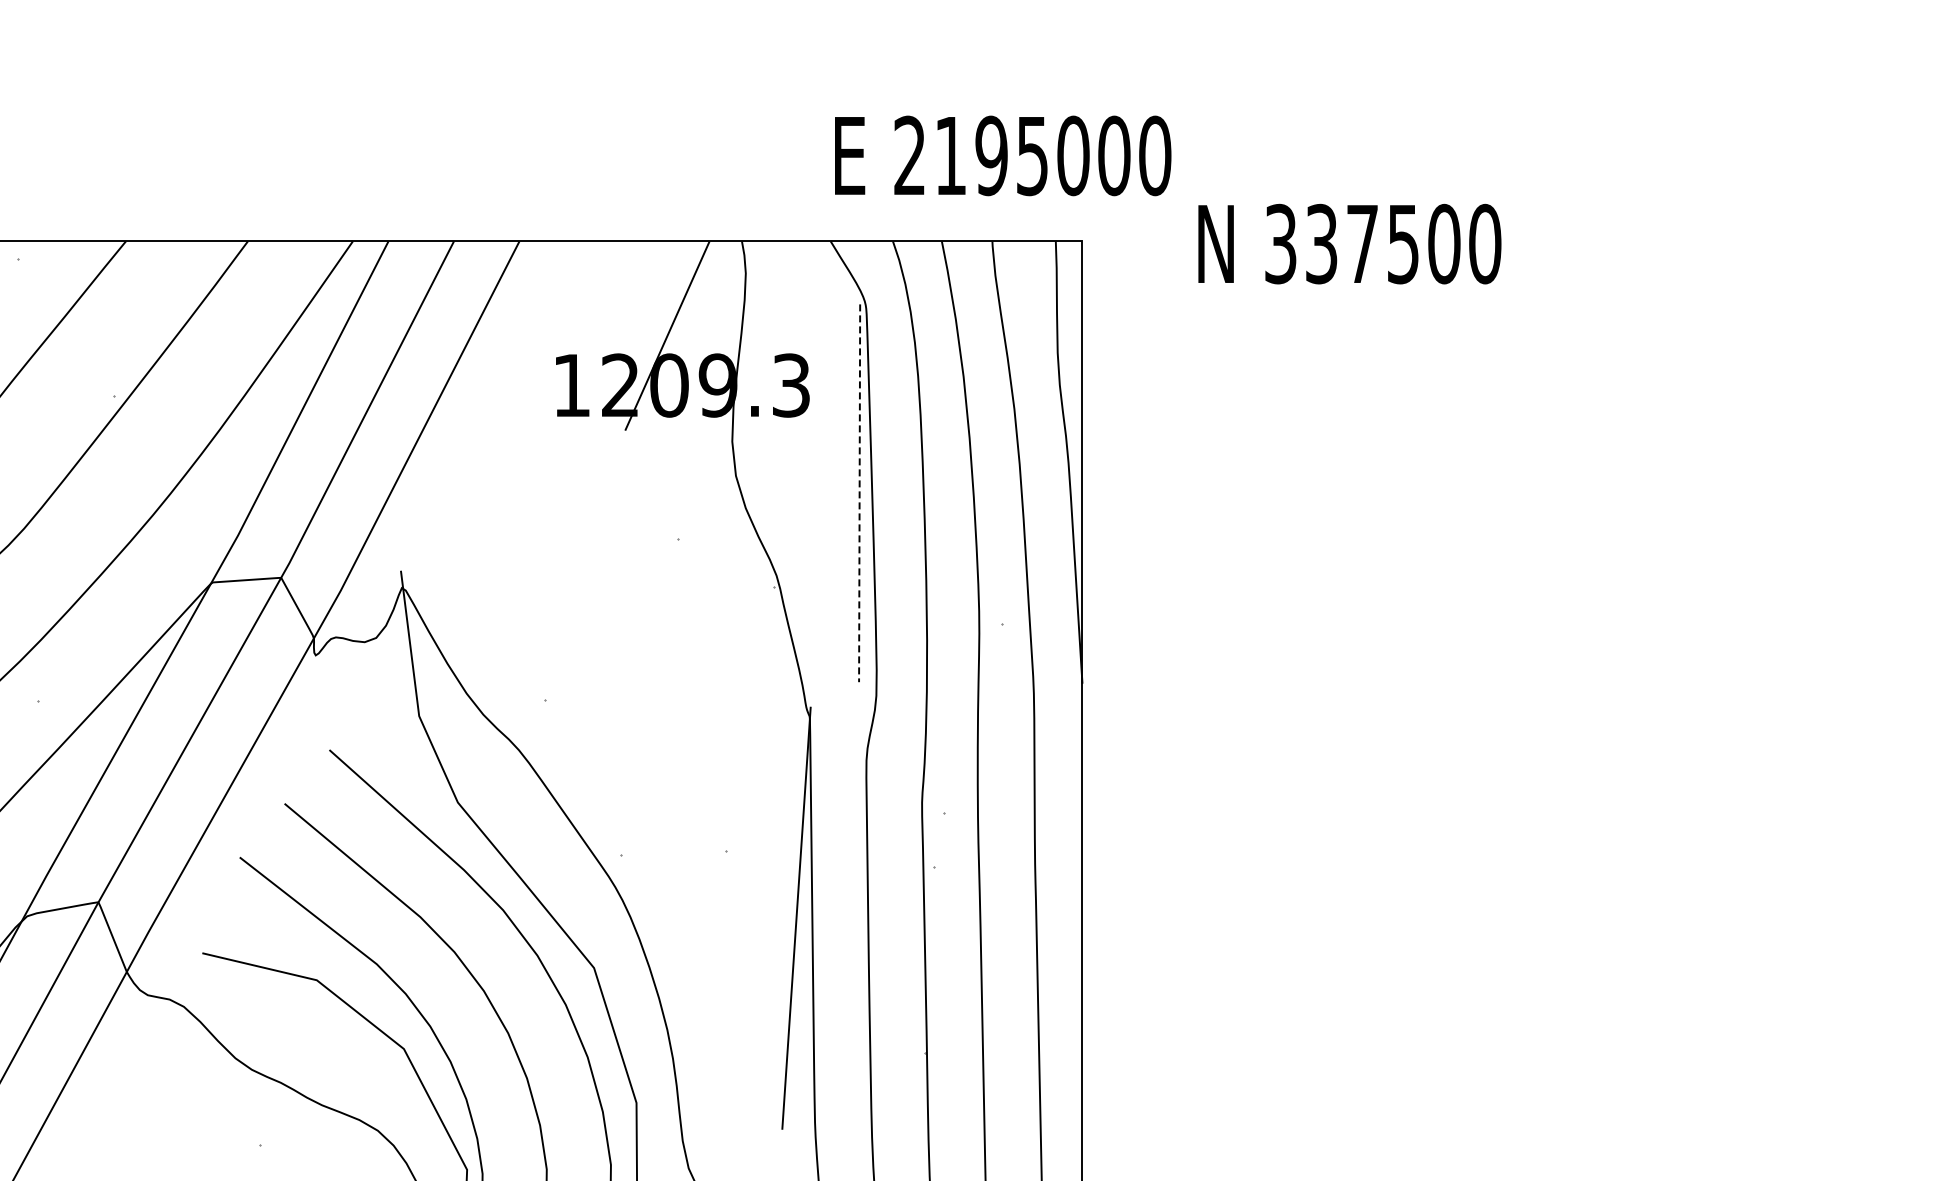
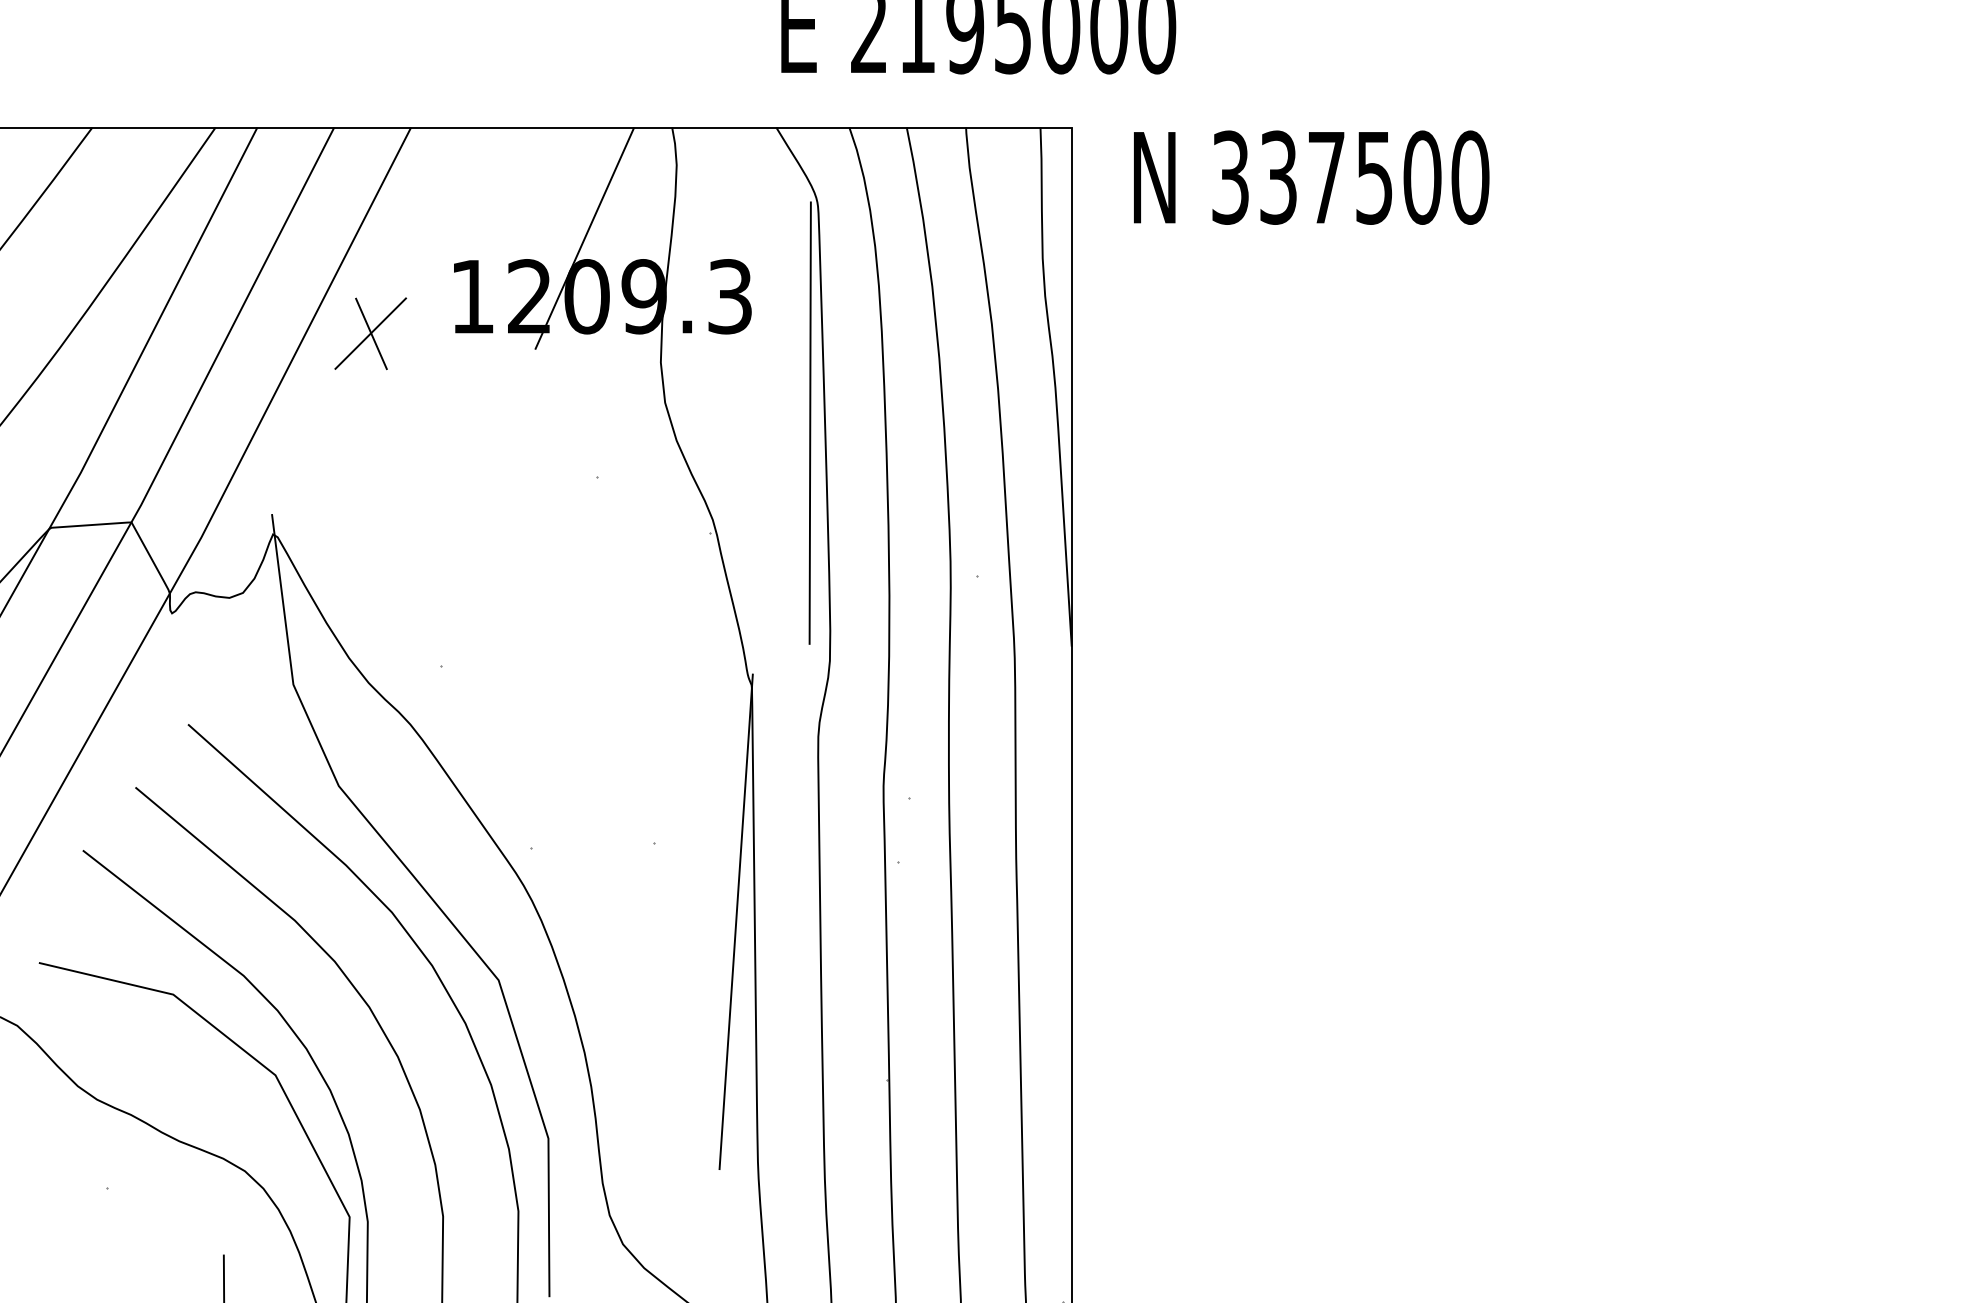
text: (1349, 243) -> (1311, 176), moved
part: (485, 417) -> (371, 334), added
line: (859, 493) -> (810, 423), dashed -> solid

